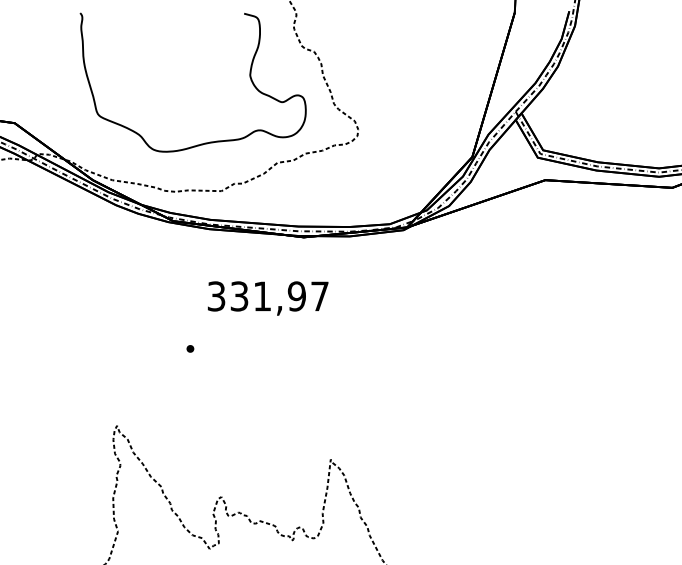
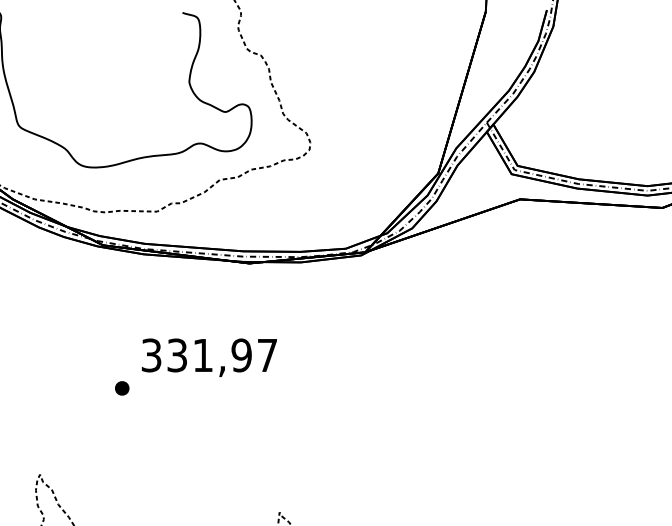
text: (267, 298) -> (208, 357), moved
part: (190, 348) -> (122, 388), size x1.67

